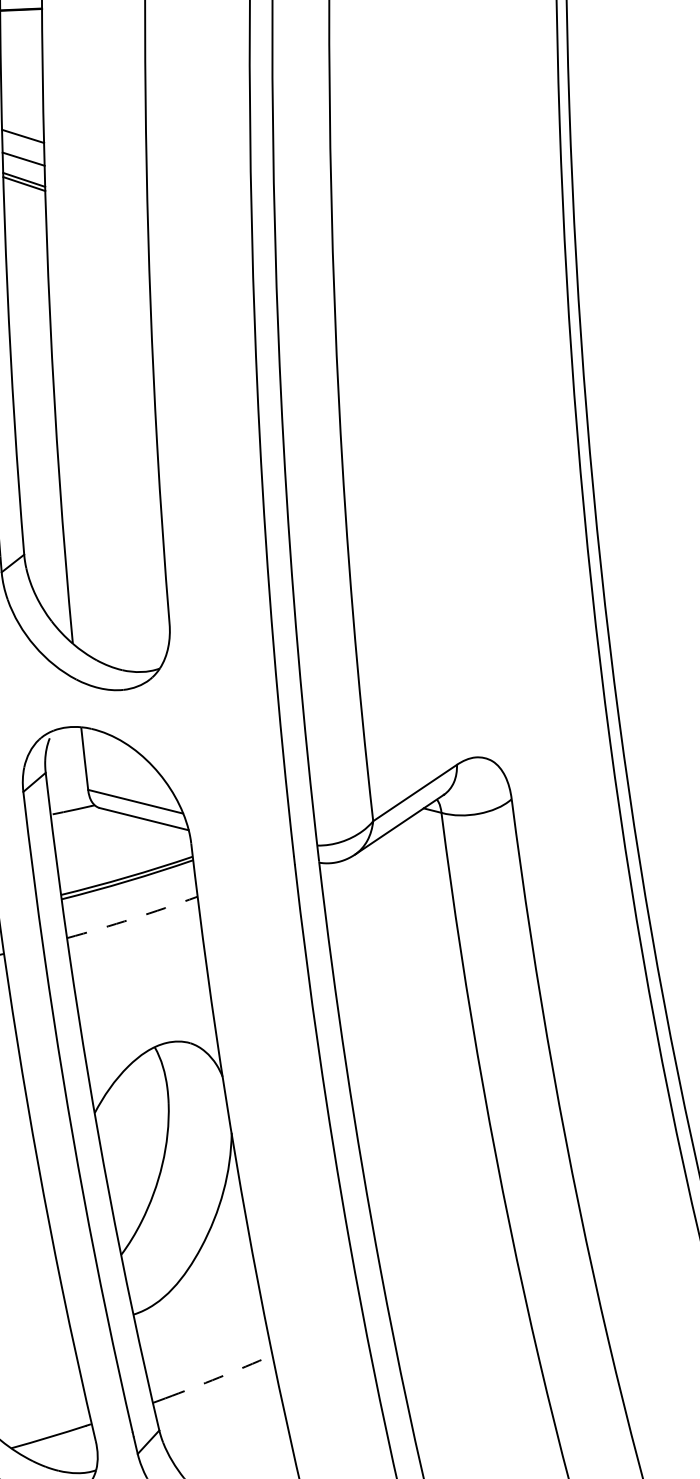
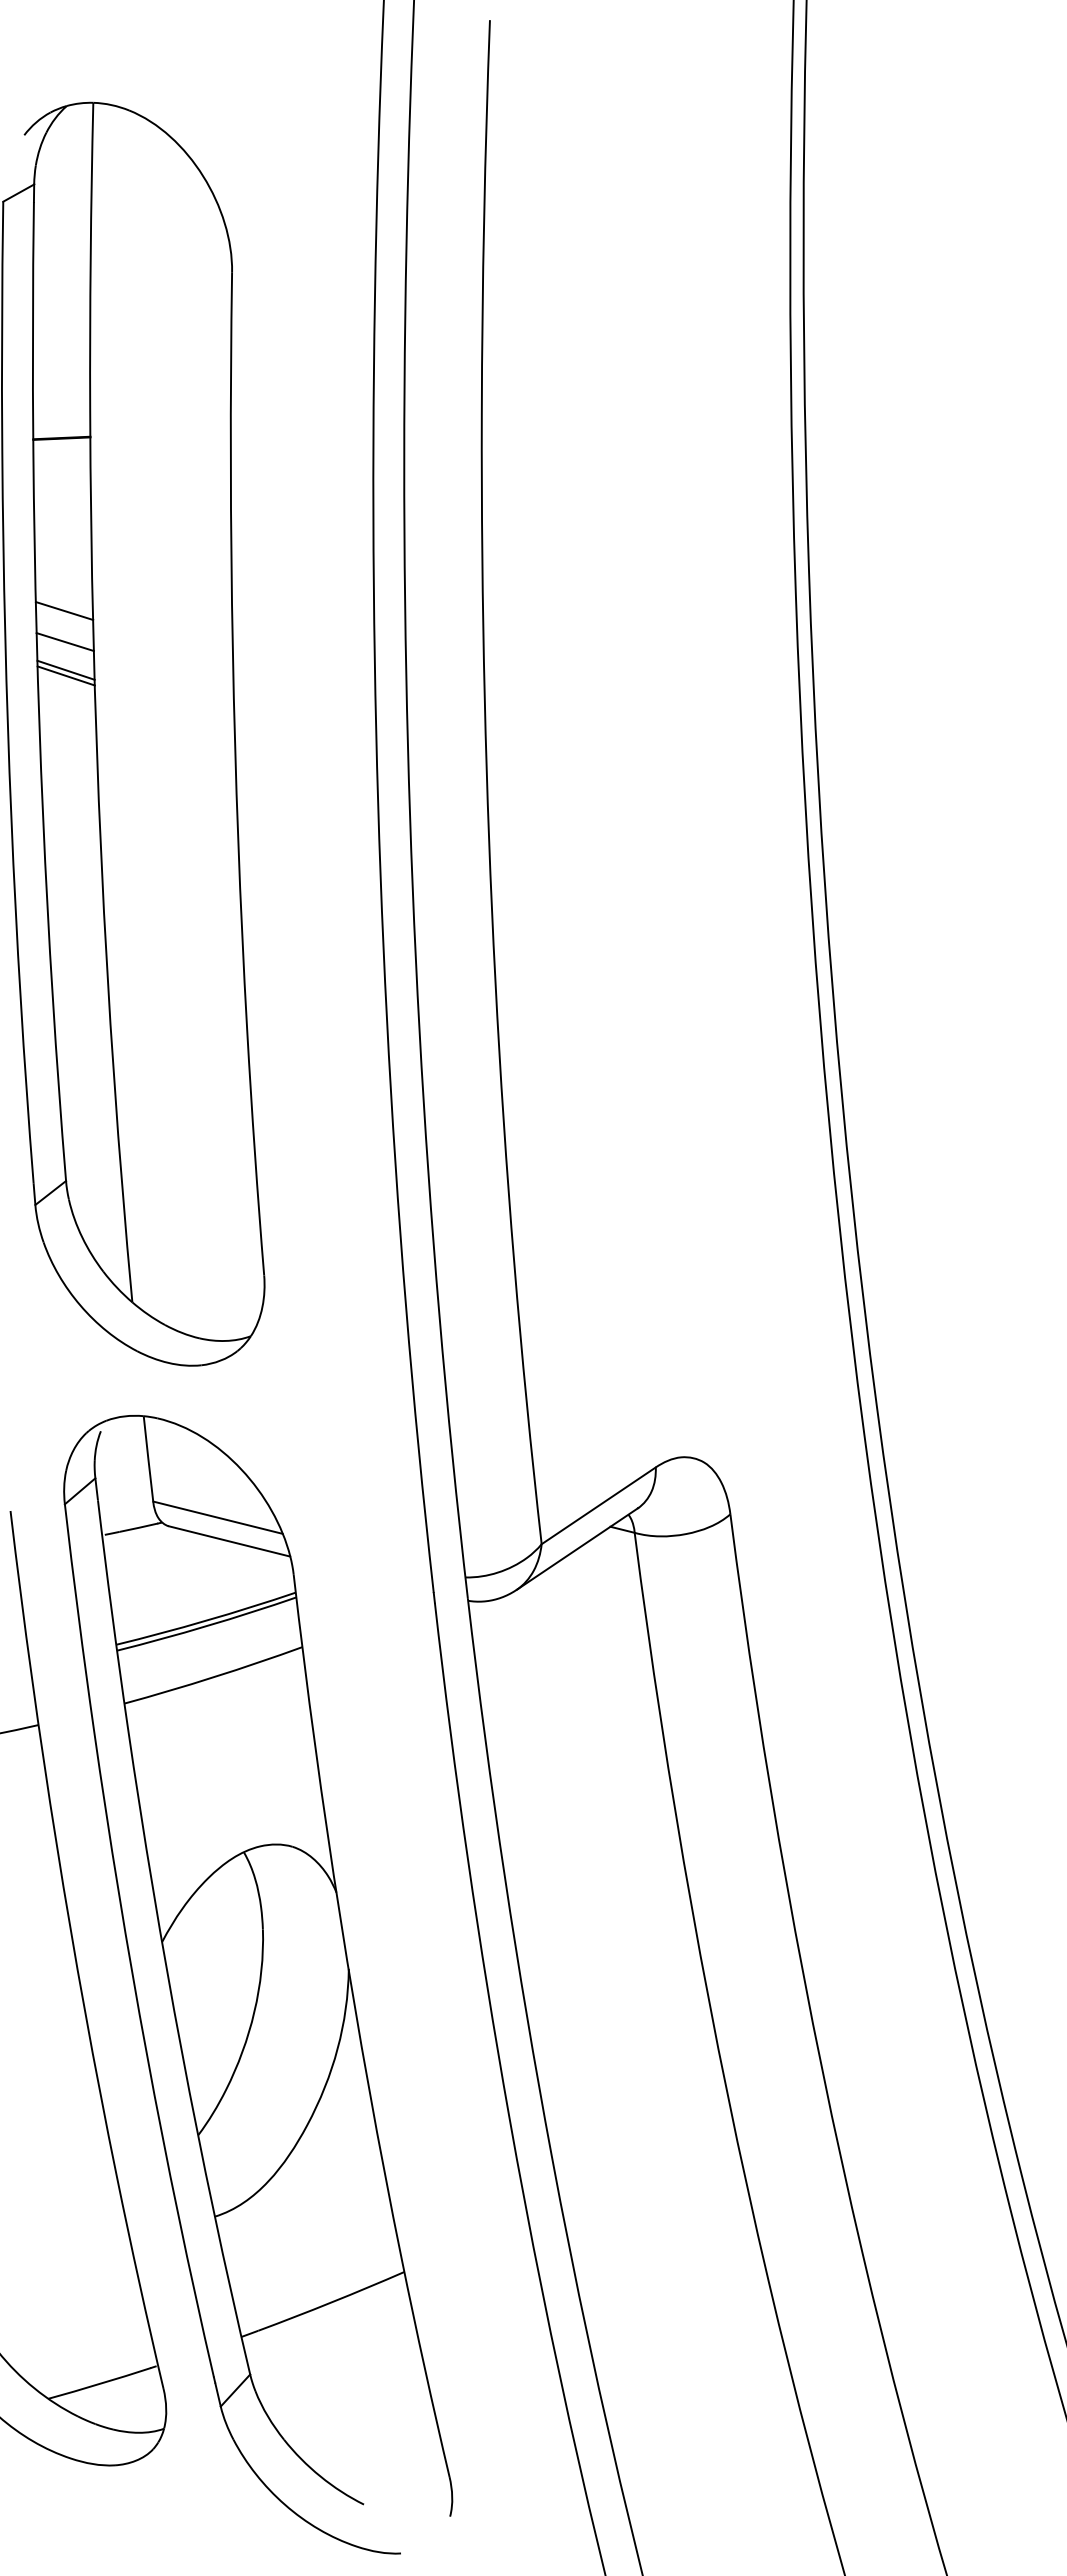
arc: (132, 919) -> (213, 1677), dashed -> solid
arc: (219, 1377) -> (331, 2302), dashed -> solid

